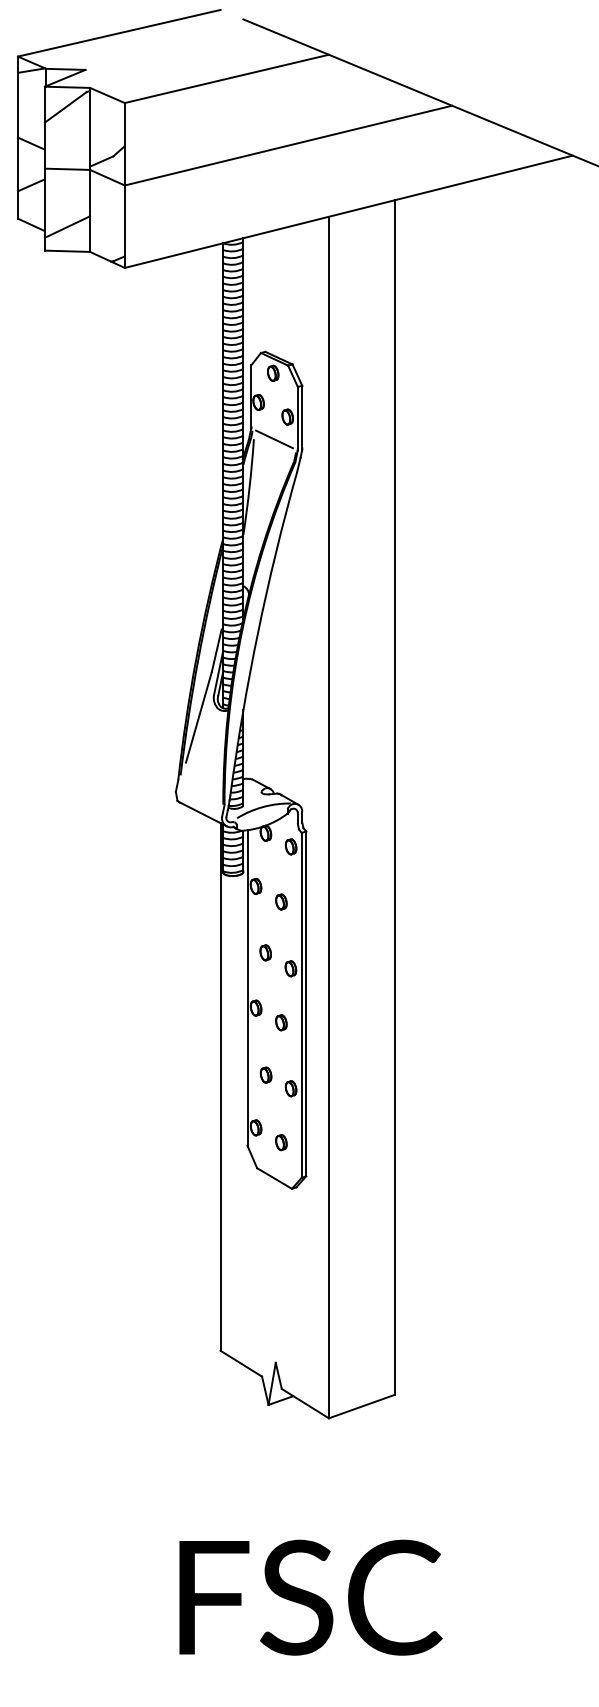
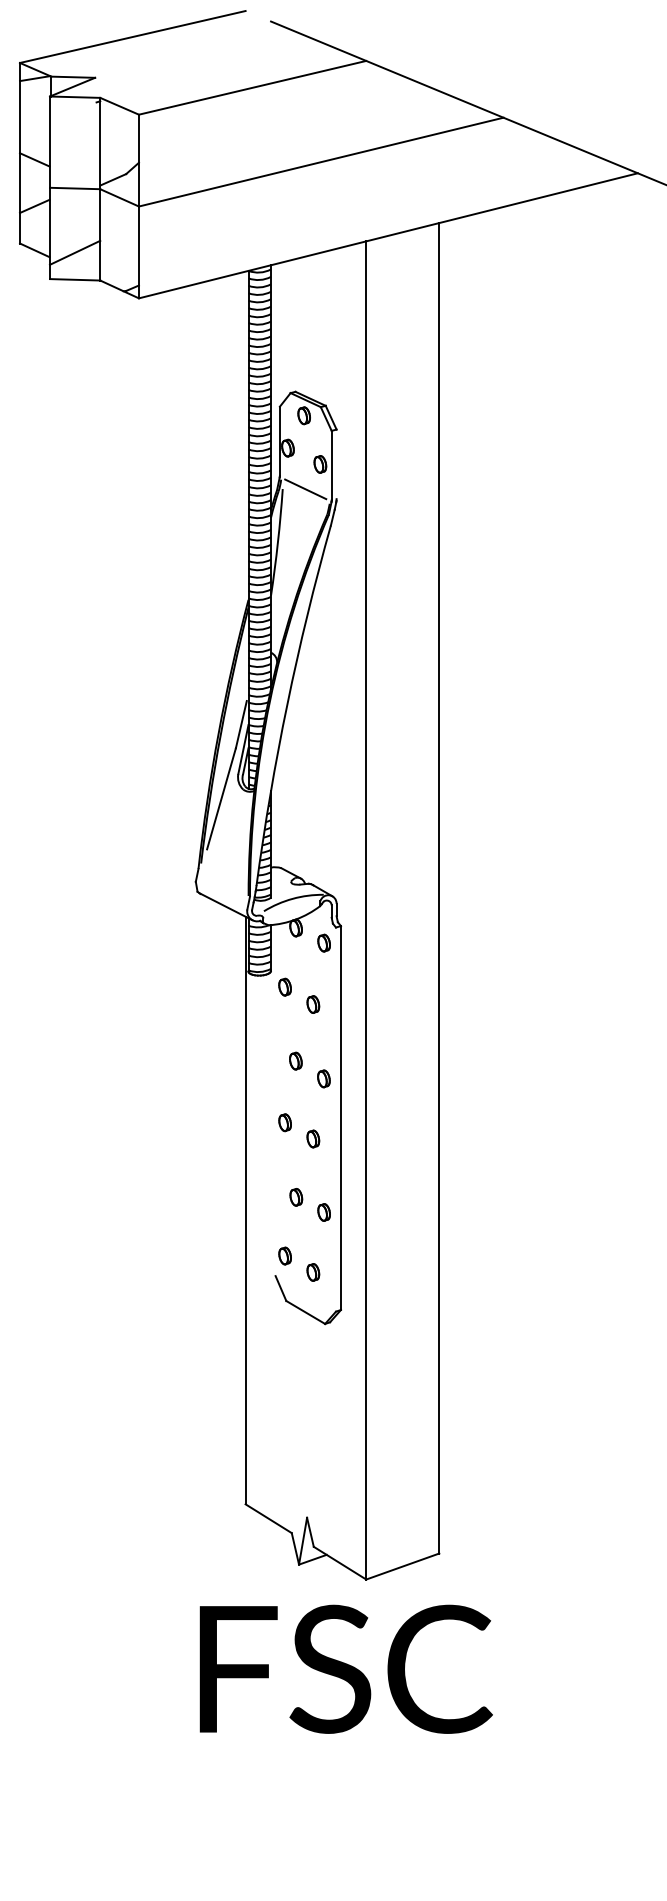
line: (65, 107) -> (72, 119), removed
line: (302, 417) -> (336, 464), removed
line: (247, 988) -> (275, 1100), removed
line: (302, 1005) -> (336, 1119), removed
text: (310, 1596) -> (345, 1668), moved

